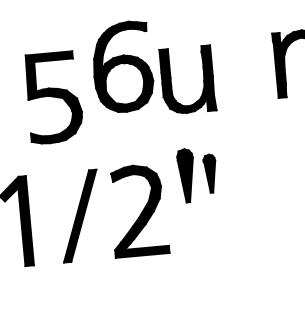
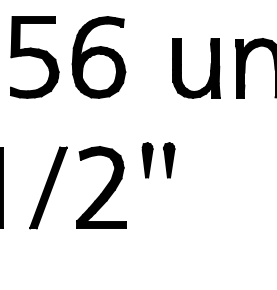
part: (203, 78) -> (210, 68), moved
part: (53, 97) -> (34, 57), moved
part: (186, 175) -> (147, 160), size x0.71

